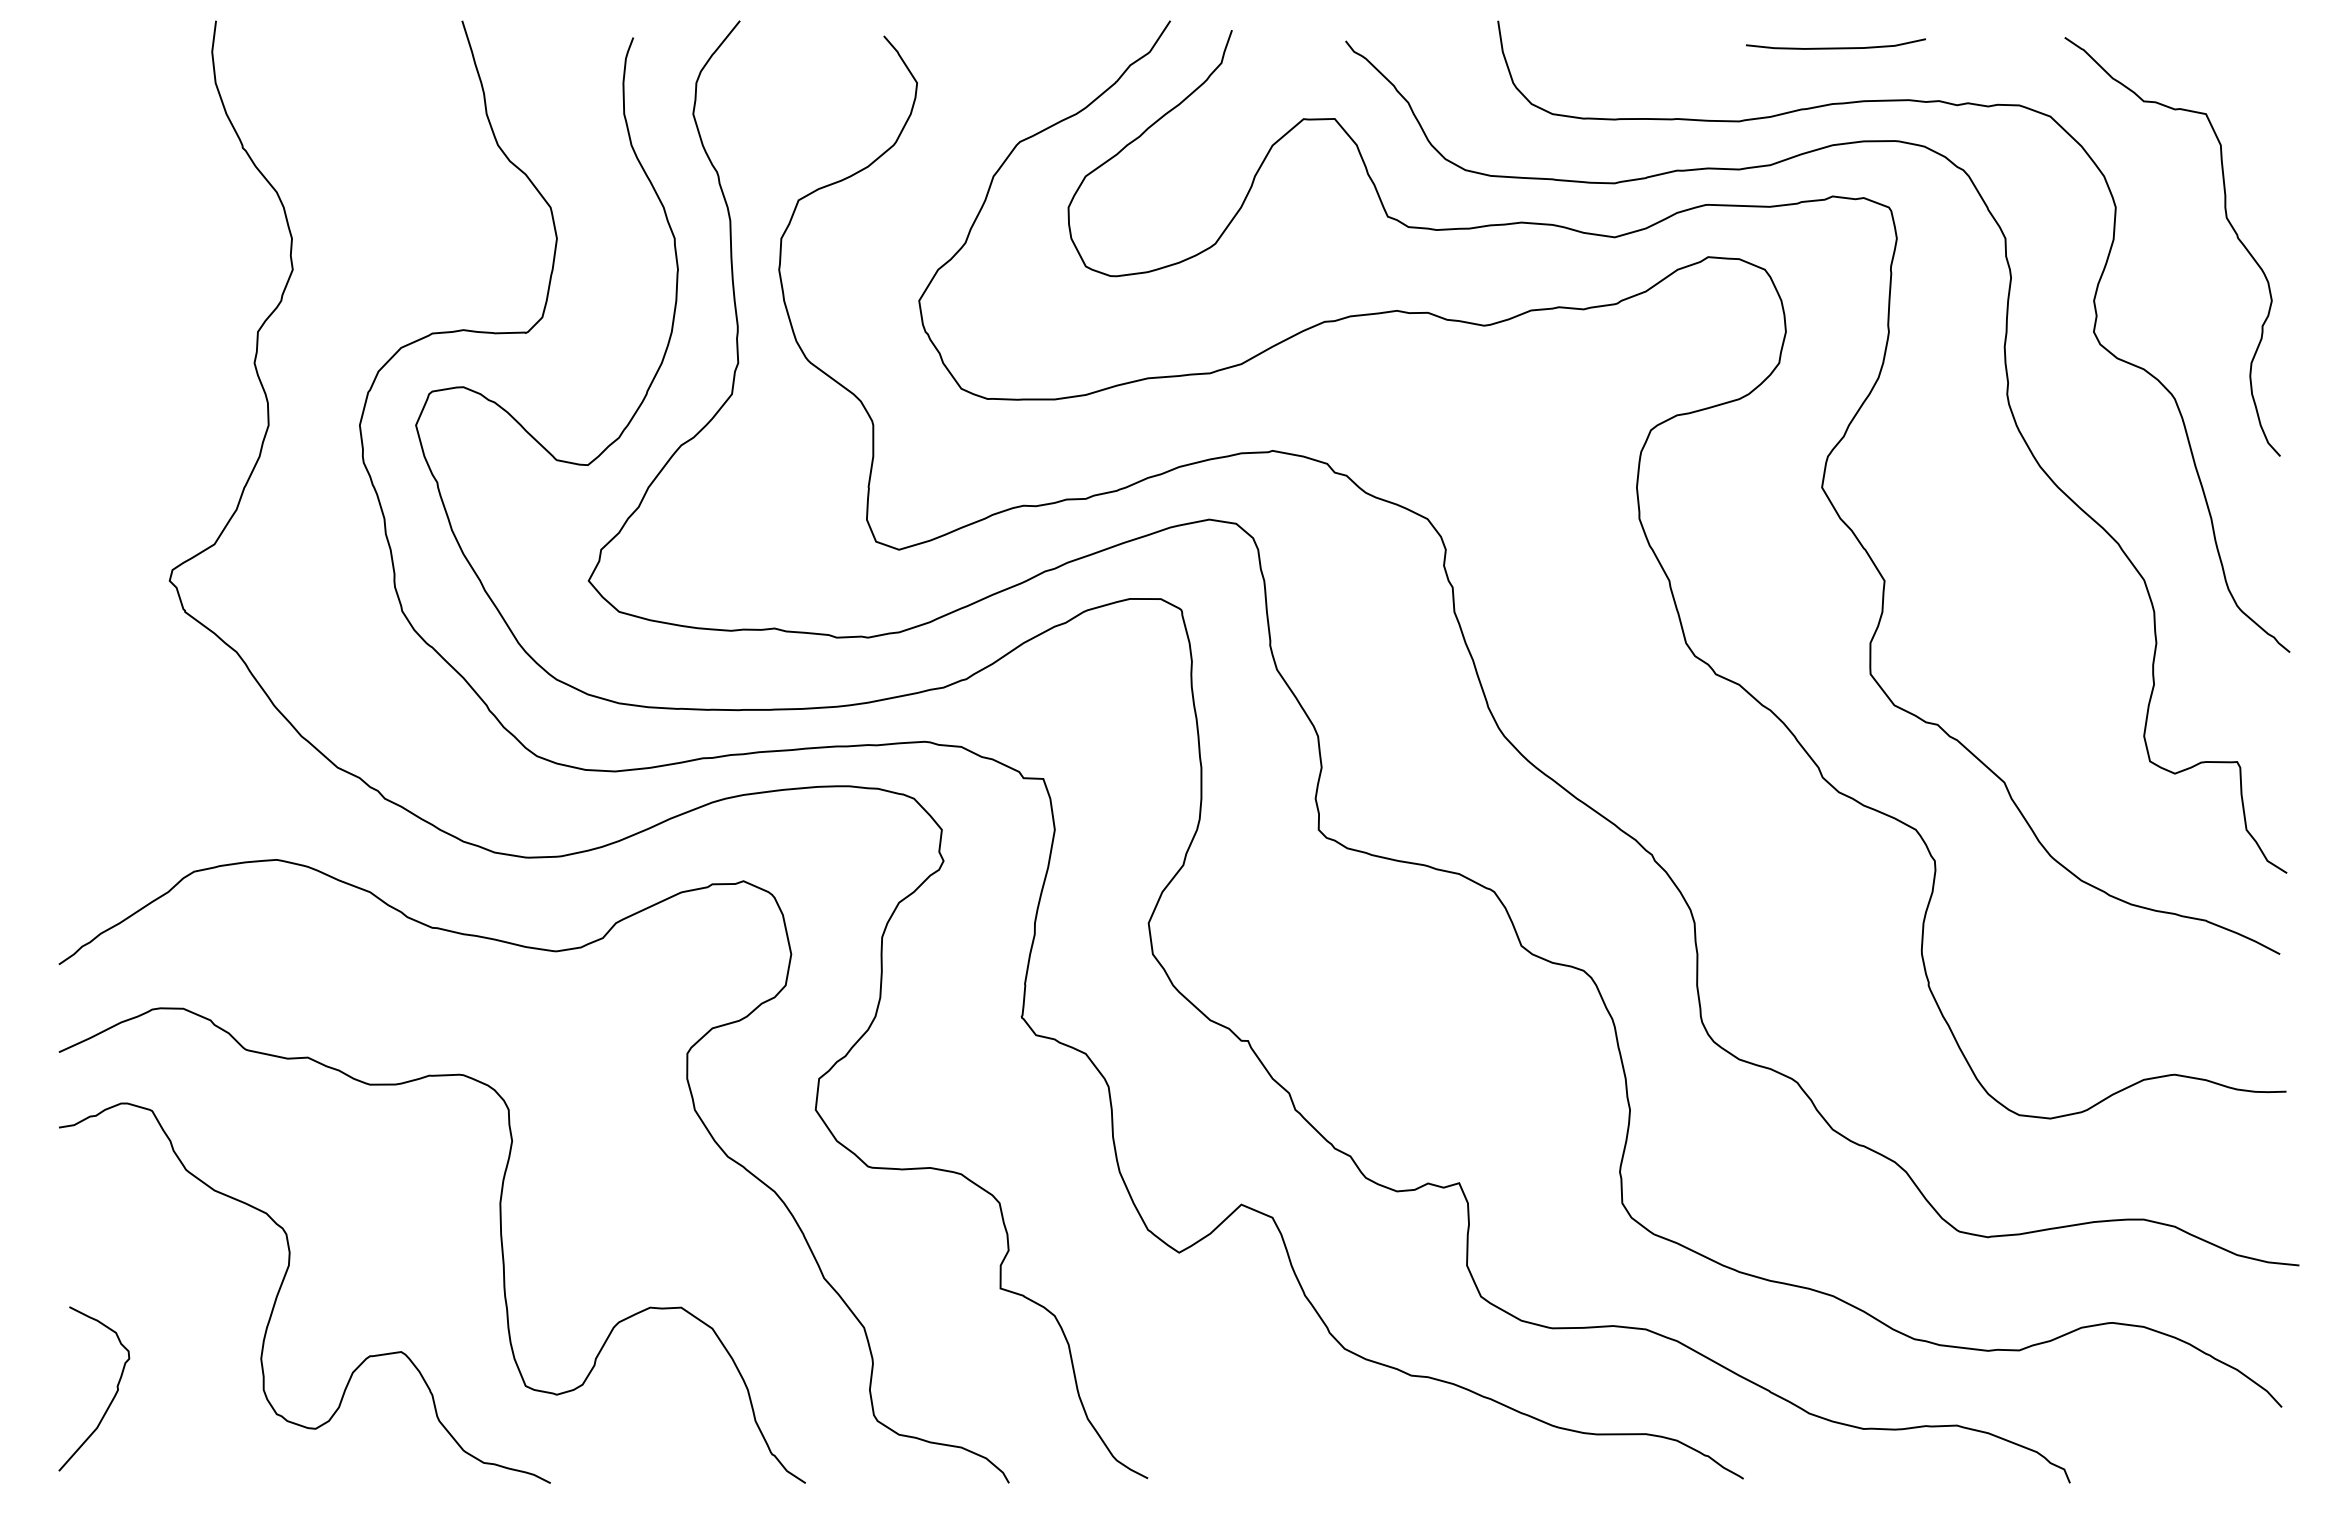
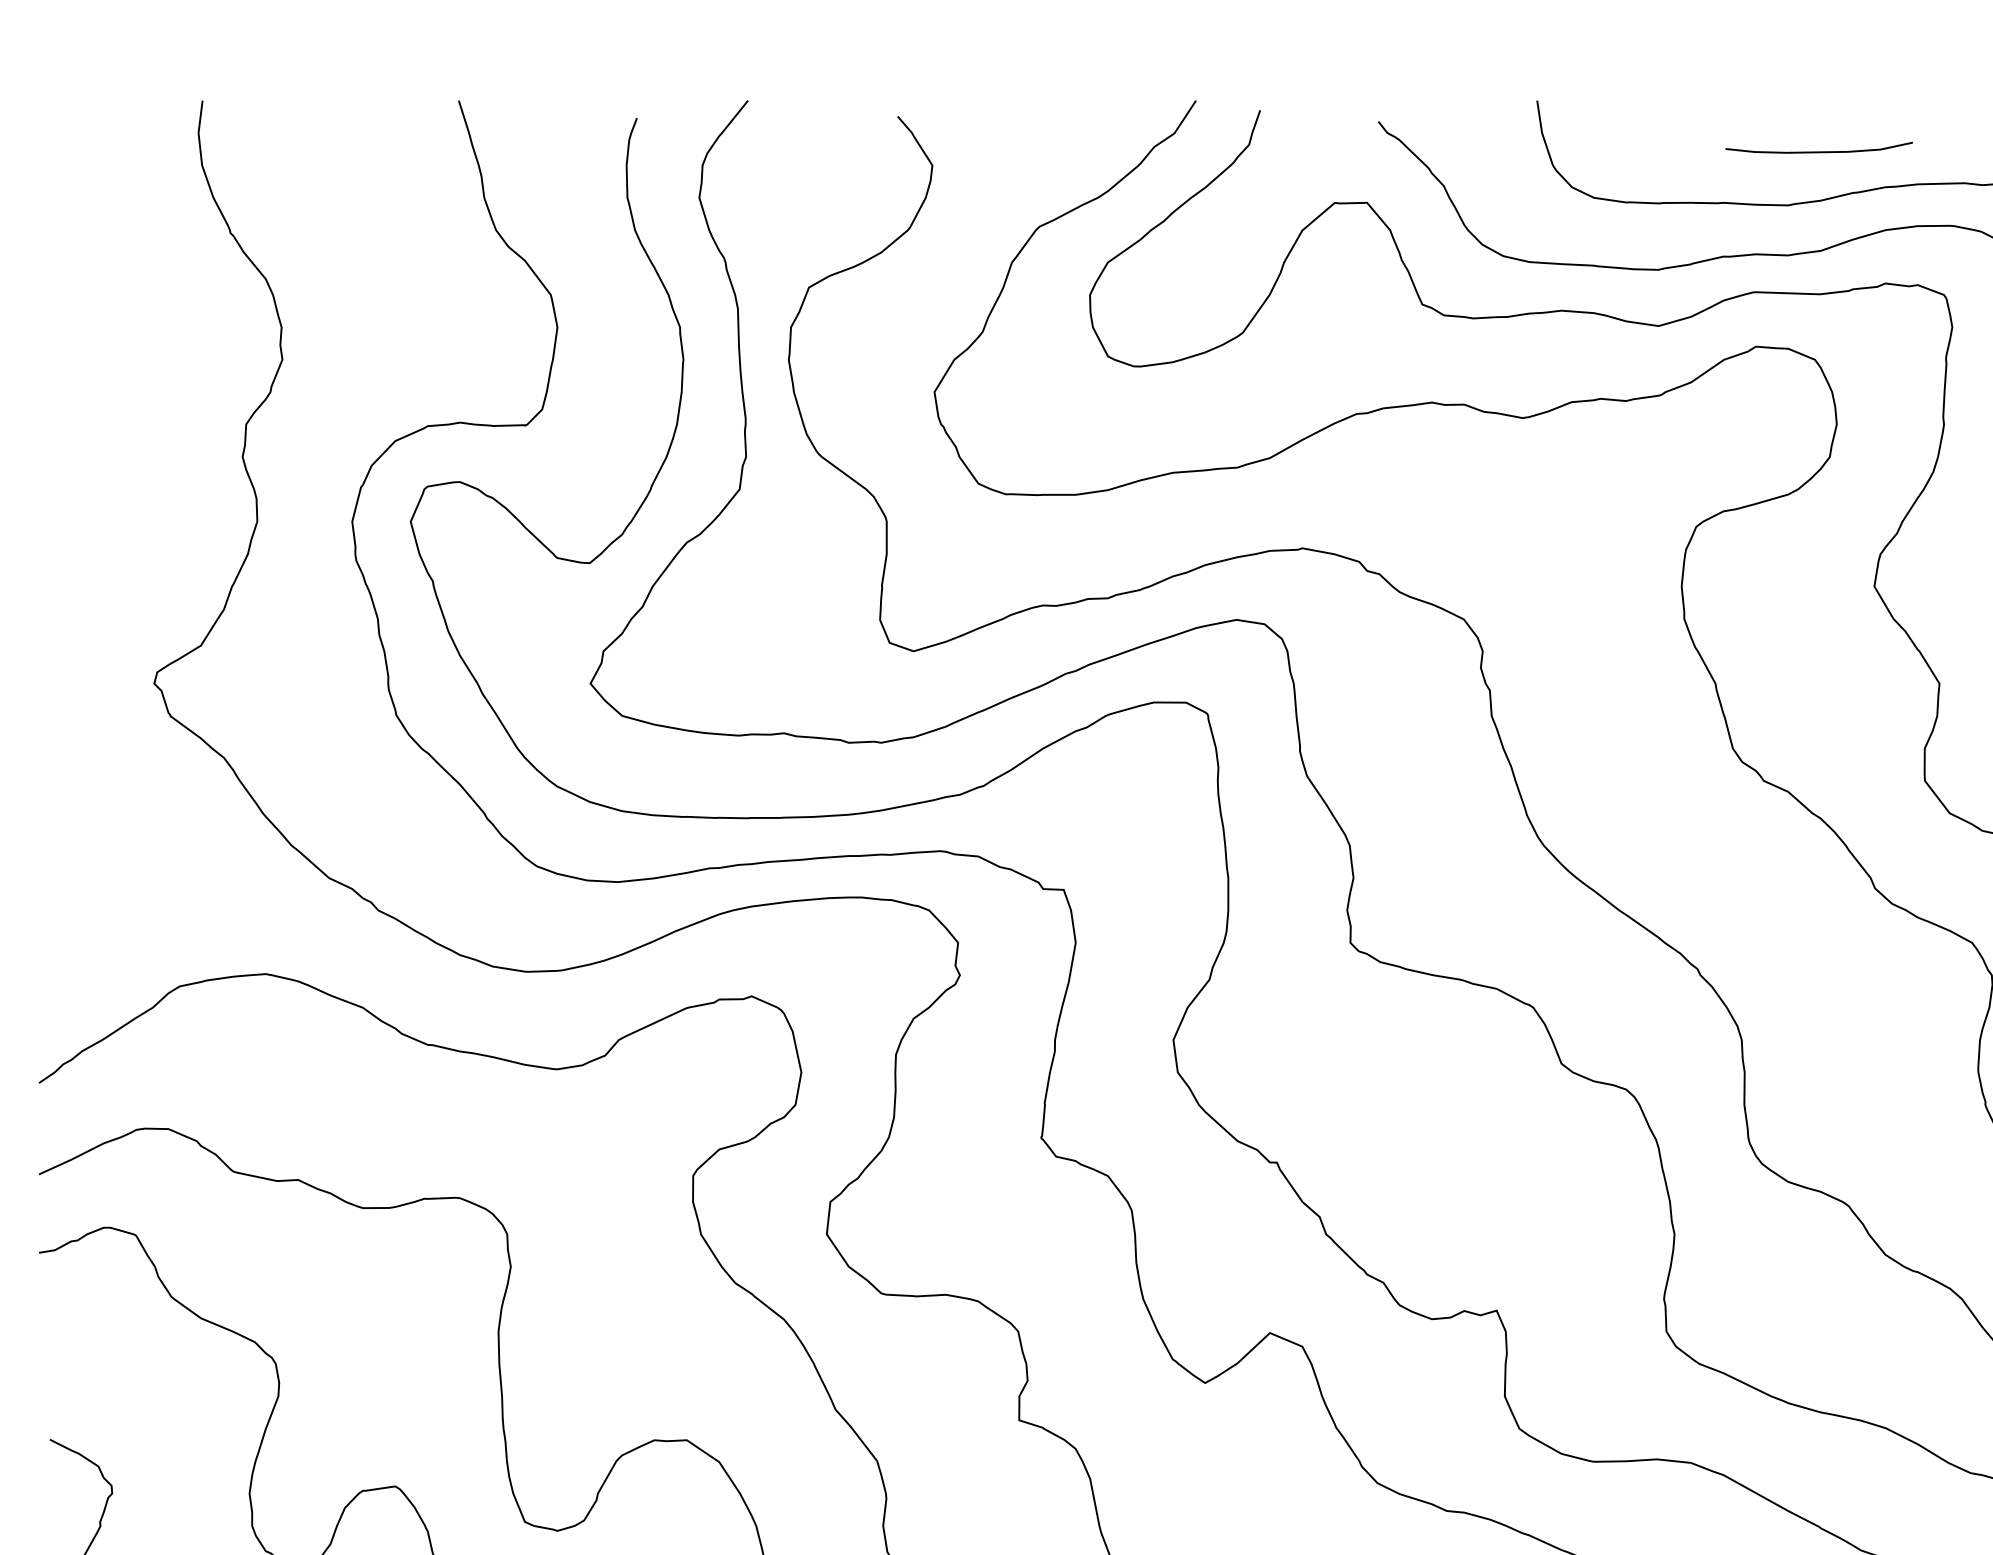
curve: (1835, 47) -> (1818, 151), moved

